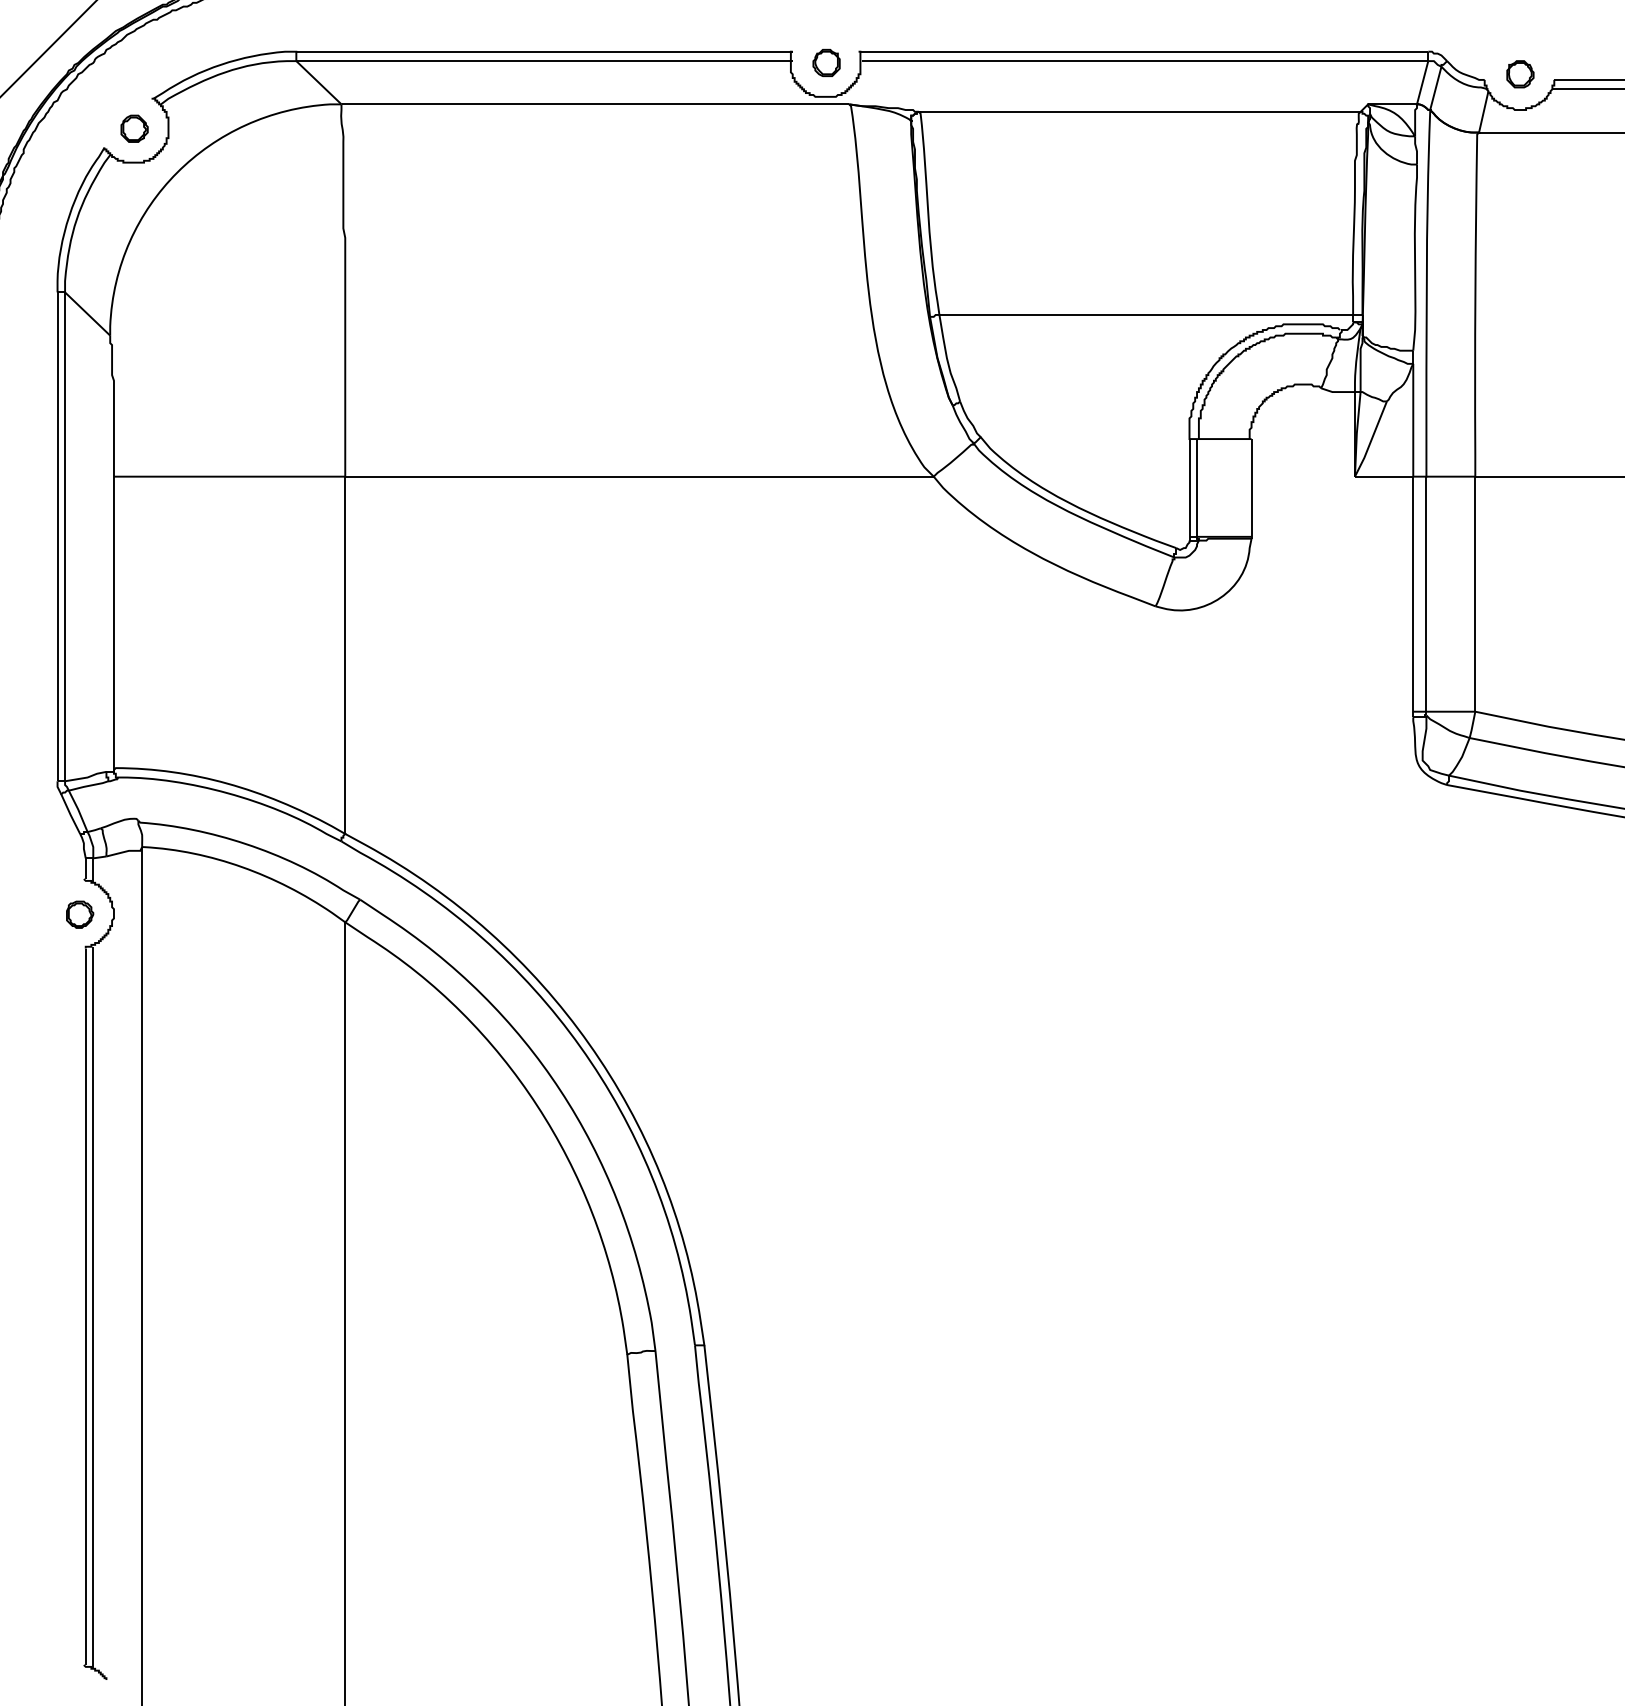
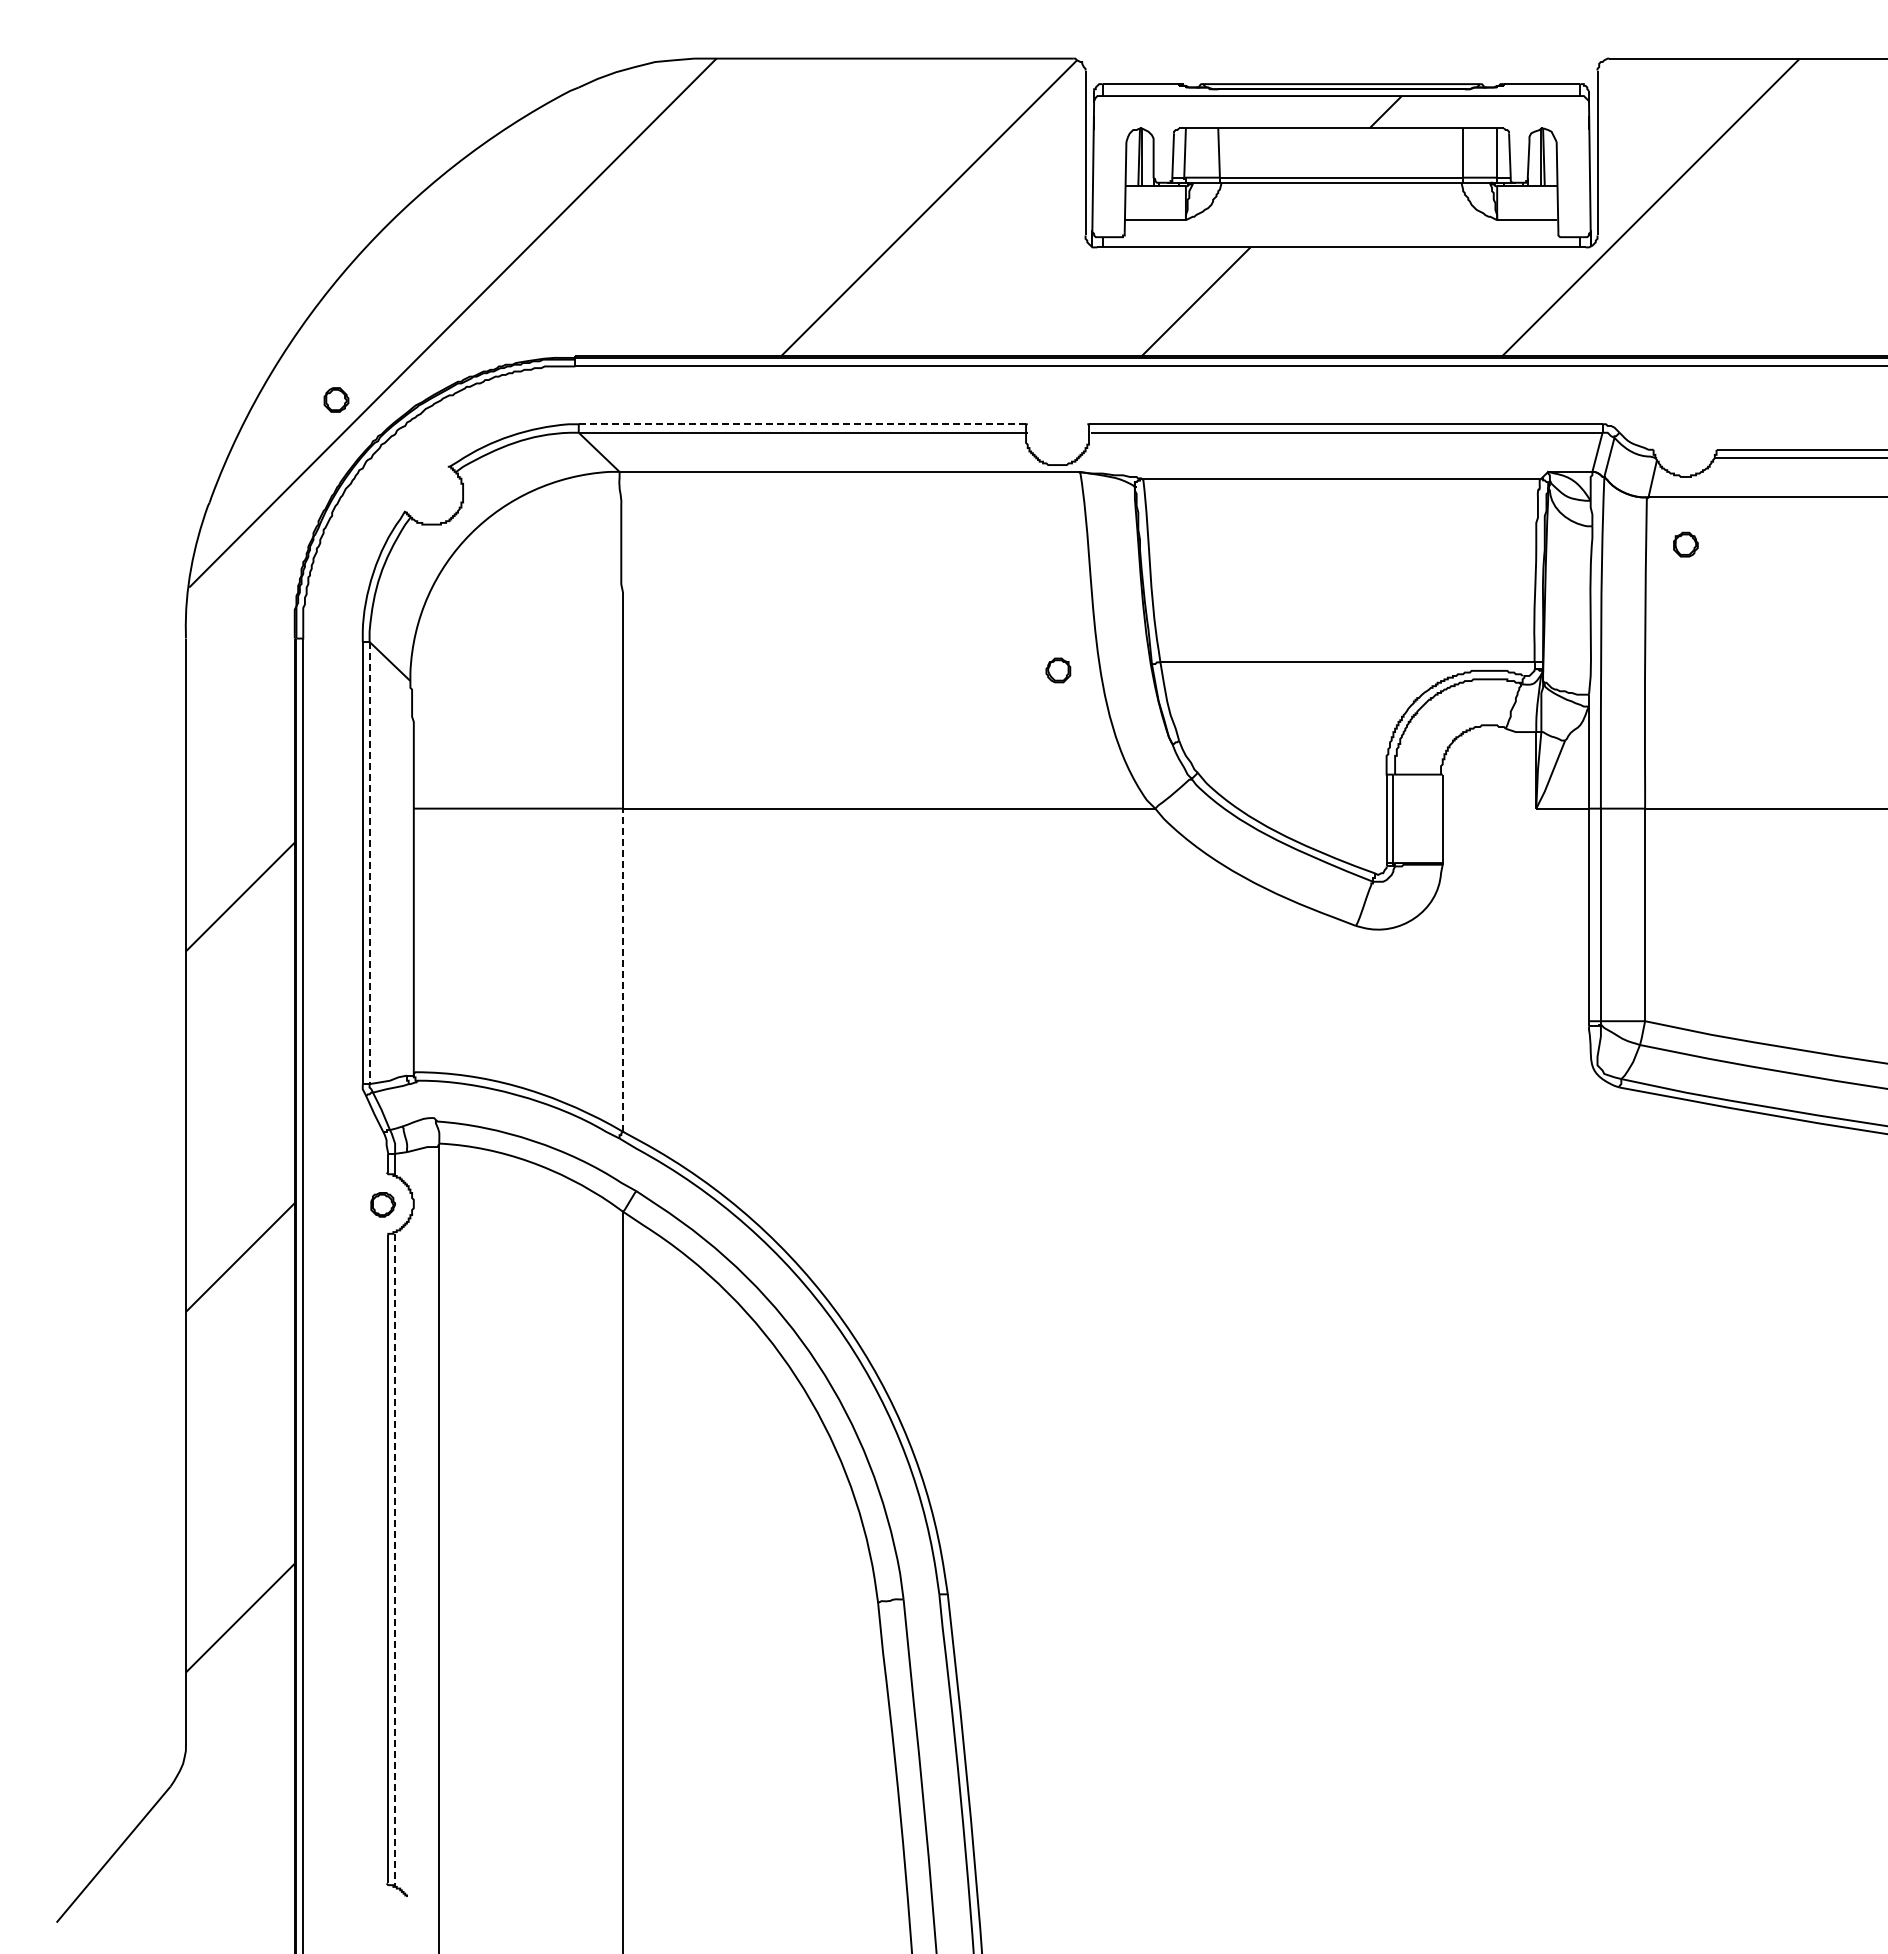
line: (544, 51) -> (803, 424), solid -> dashed
part: (826, 63) -> (1058, 670), moved
part: (1519, 74) -> (1685, 544), moved
part: (134, 128) -> (336, 399), moved
line: (64, 537) -> (369, 863), solid -> dashed
line: (345, 655) -> (623, 970), solid -> dashed
line: (93, 1307) -> (395, 1560), solid -> dashed

